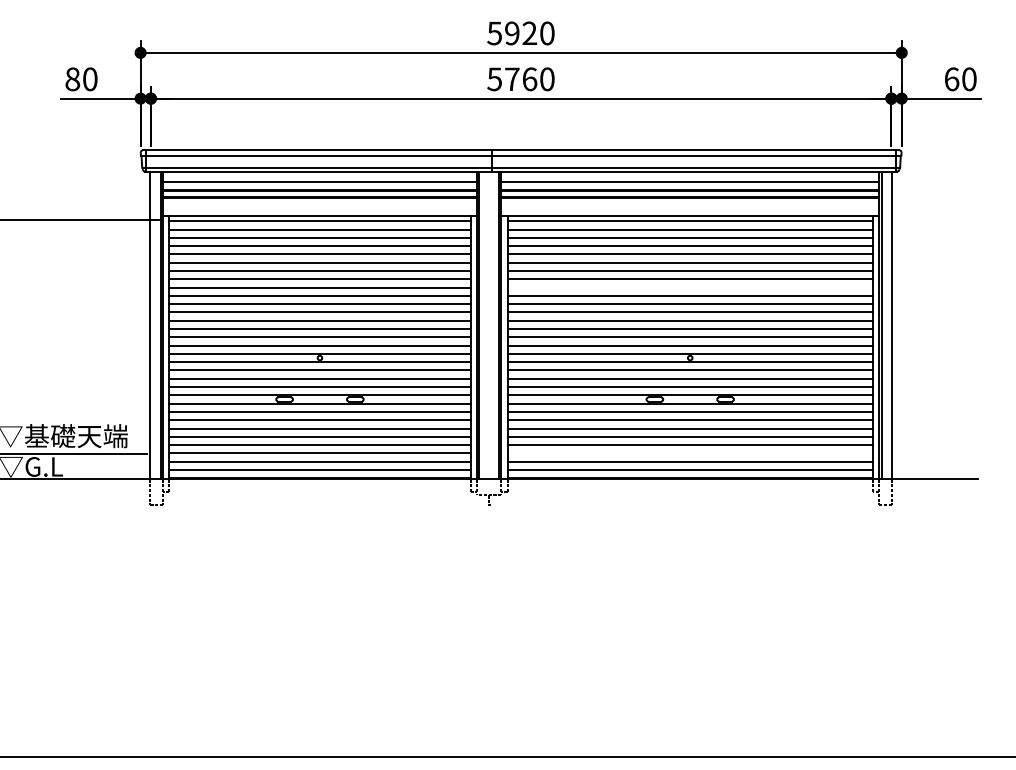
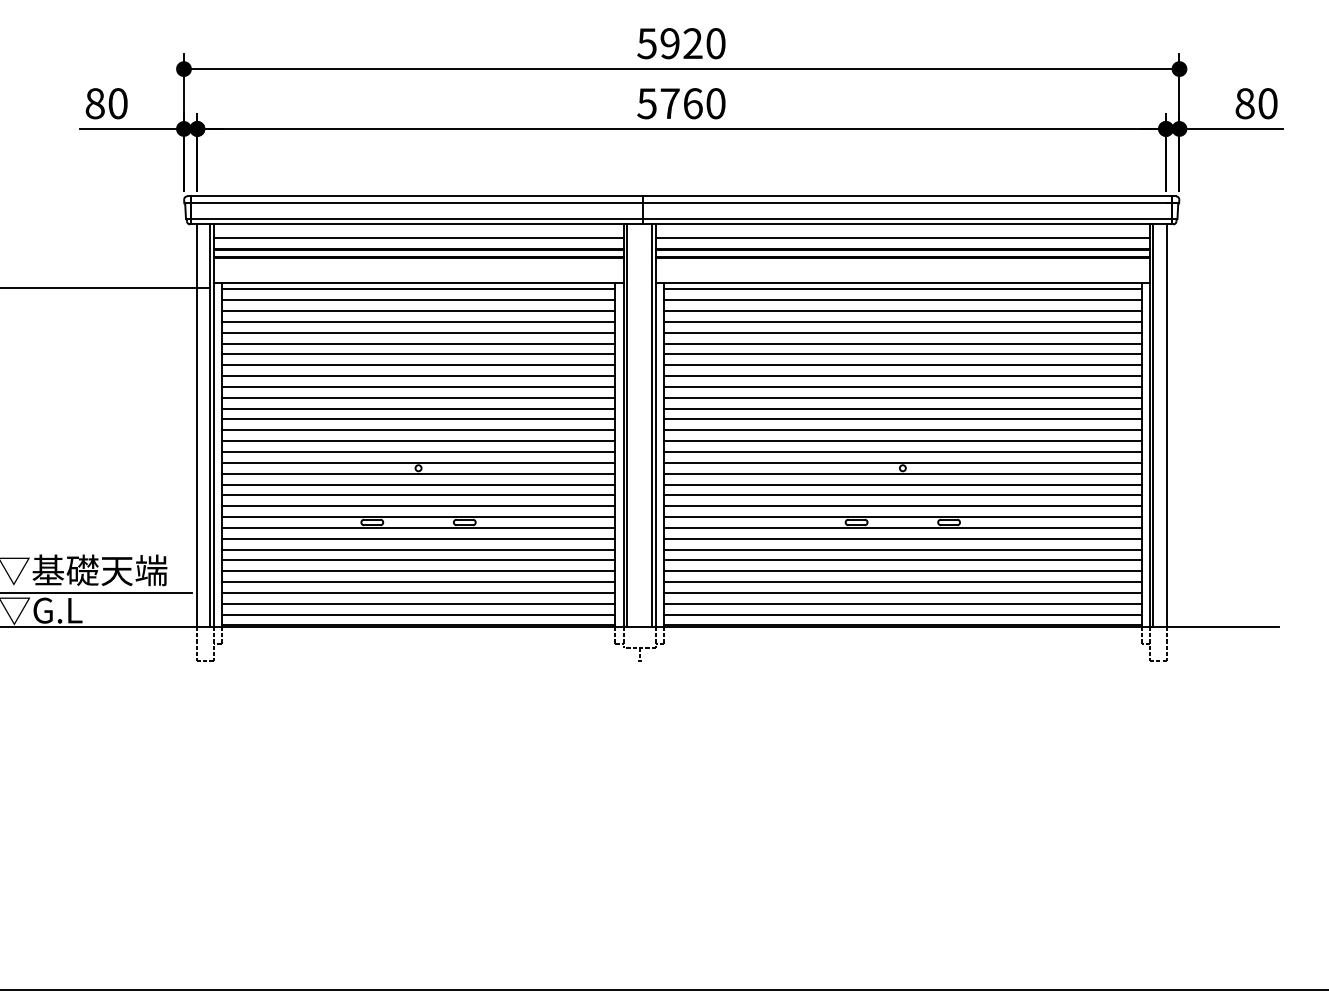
text: (951, 79) -> (1244, 103), 60 -> 80
line: (689, 287) -> (901, 375), added
line: (689, 453) -> (901, 593), added

